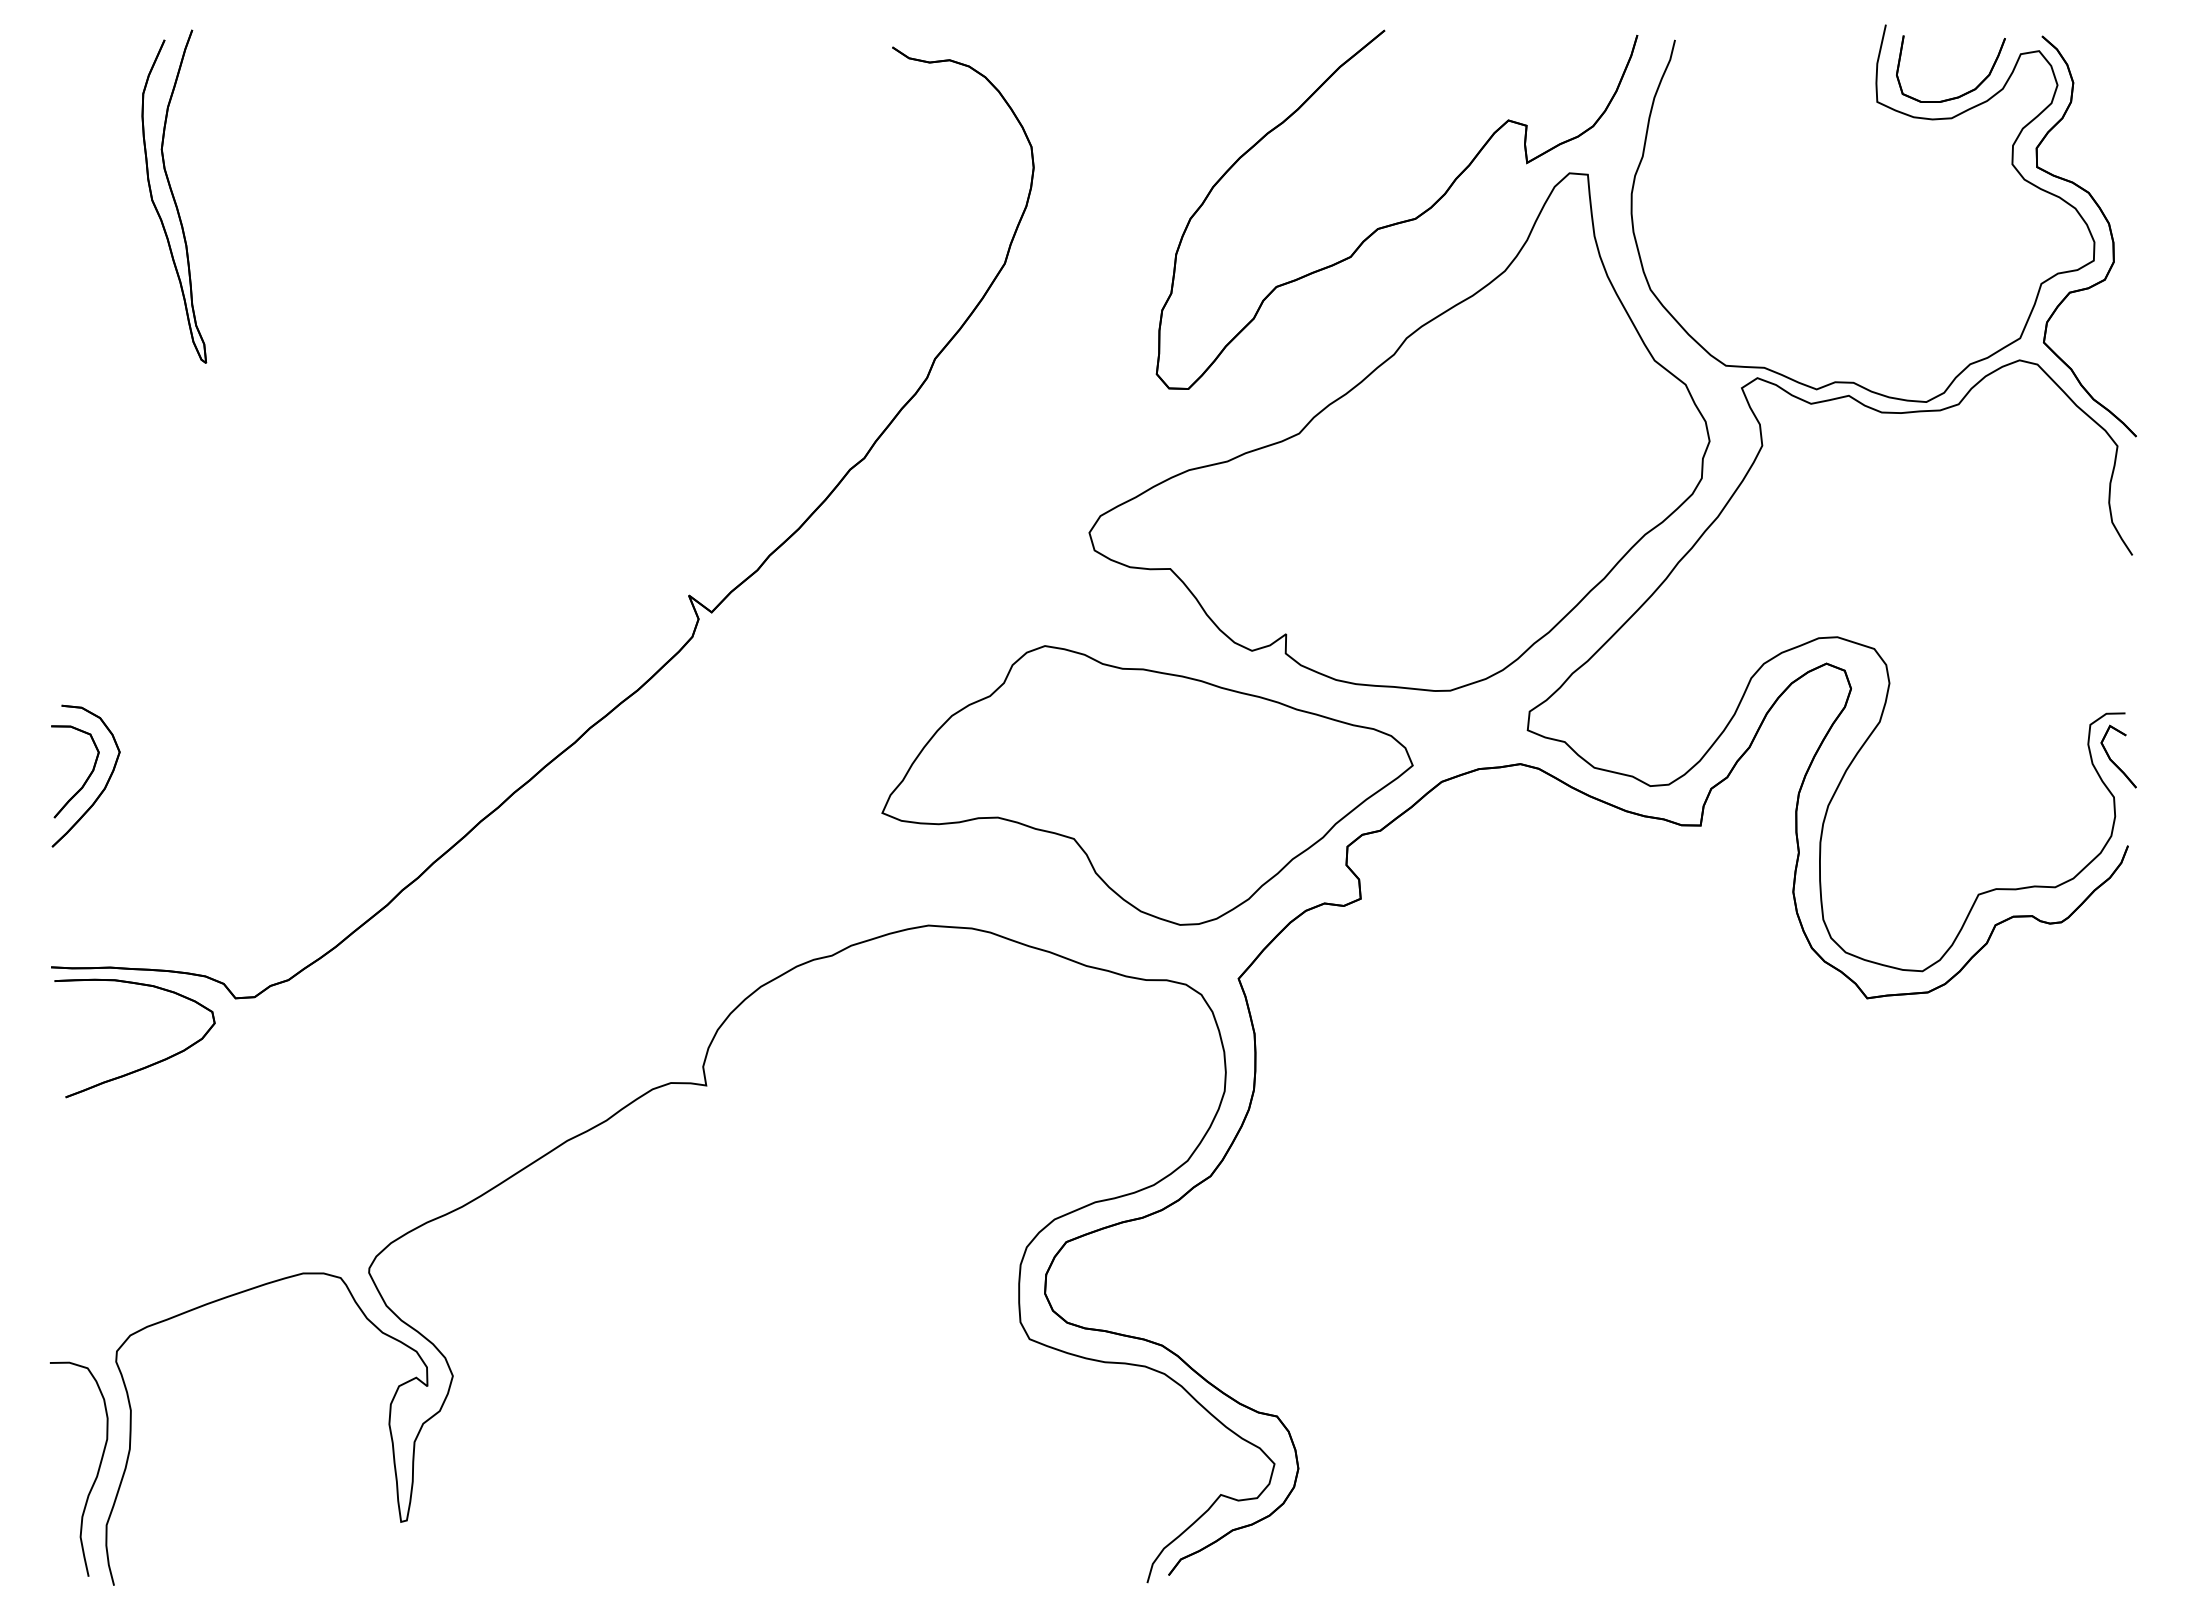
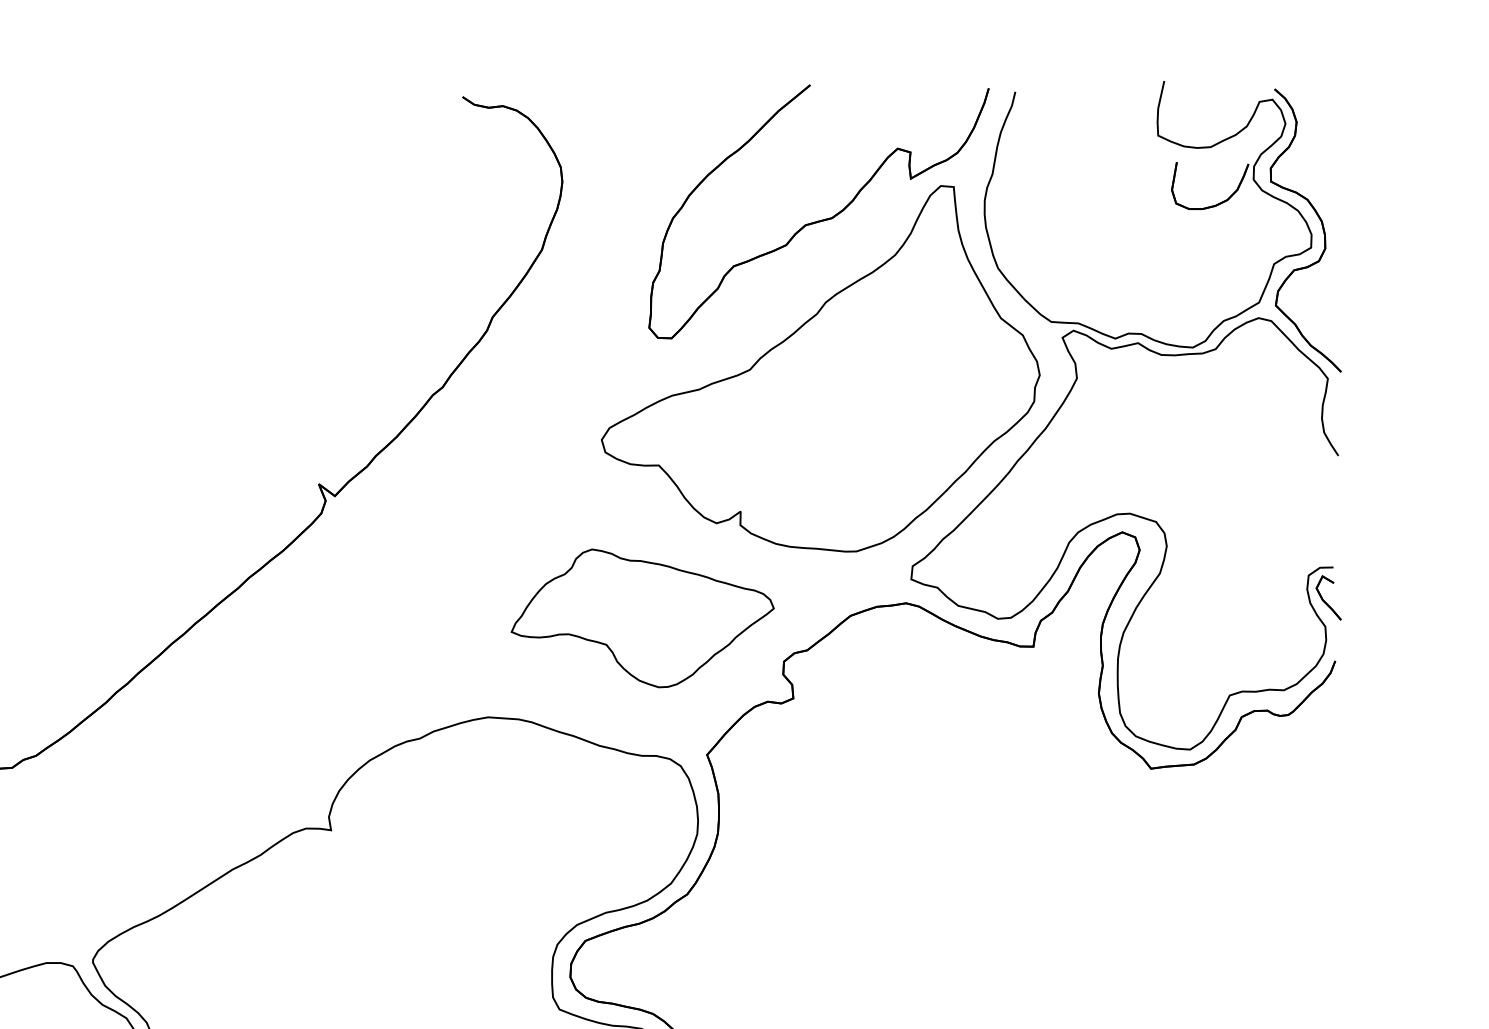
part: (1963, 93) -> (1219, 203), moved
part: (1147, 785) -> (642, 618), size x0.7

